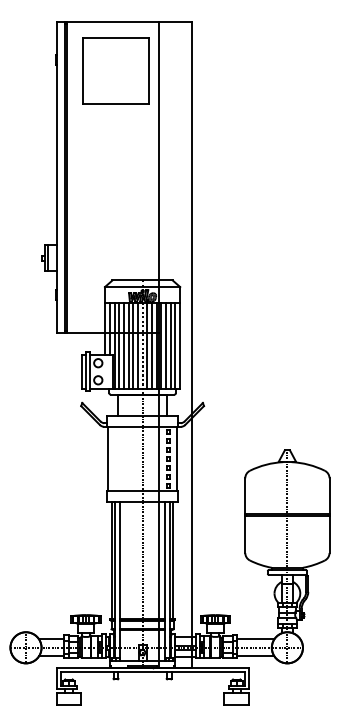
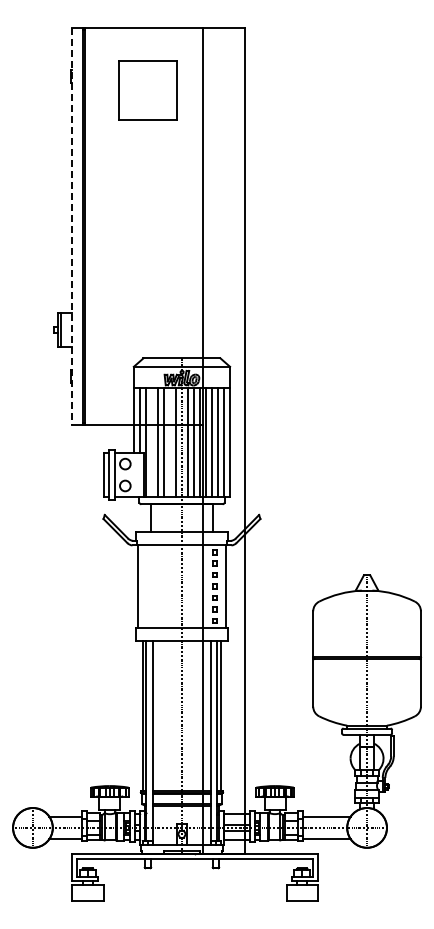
part: (115, 70) -> (147, 90), size x0.7
line: (56, 177) -> (72, 226), solid -> dashed
line: (119, 345) -> (152, 441), removed
line: (133, 345) -> (170, 441), removed

